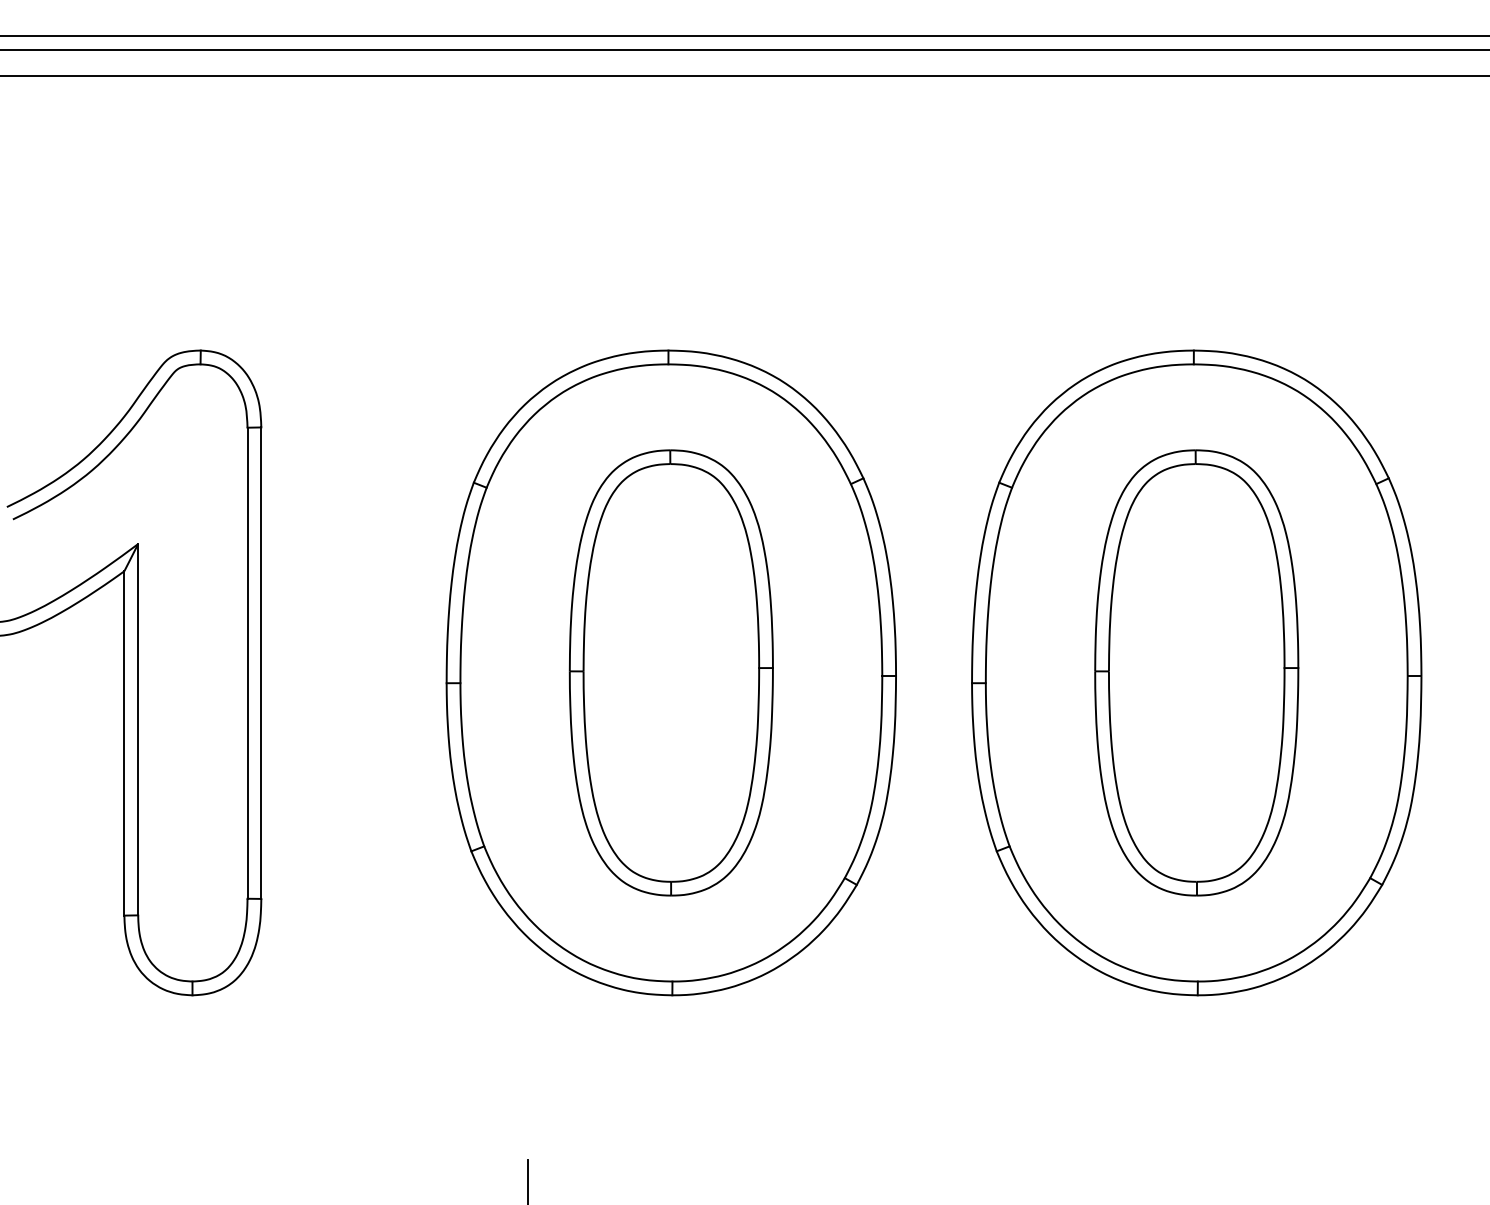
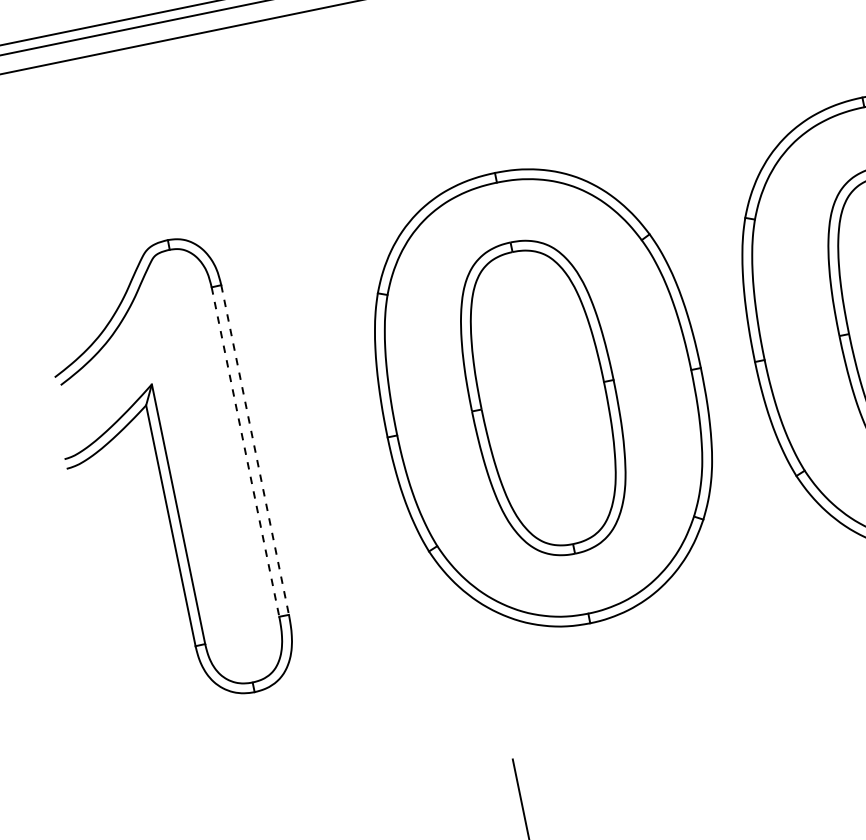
line: (247, 663) -> (245, 452), solid -> dashed
line: (261, 663) -> (255, 450), solid -> dashed

